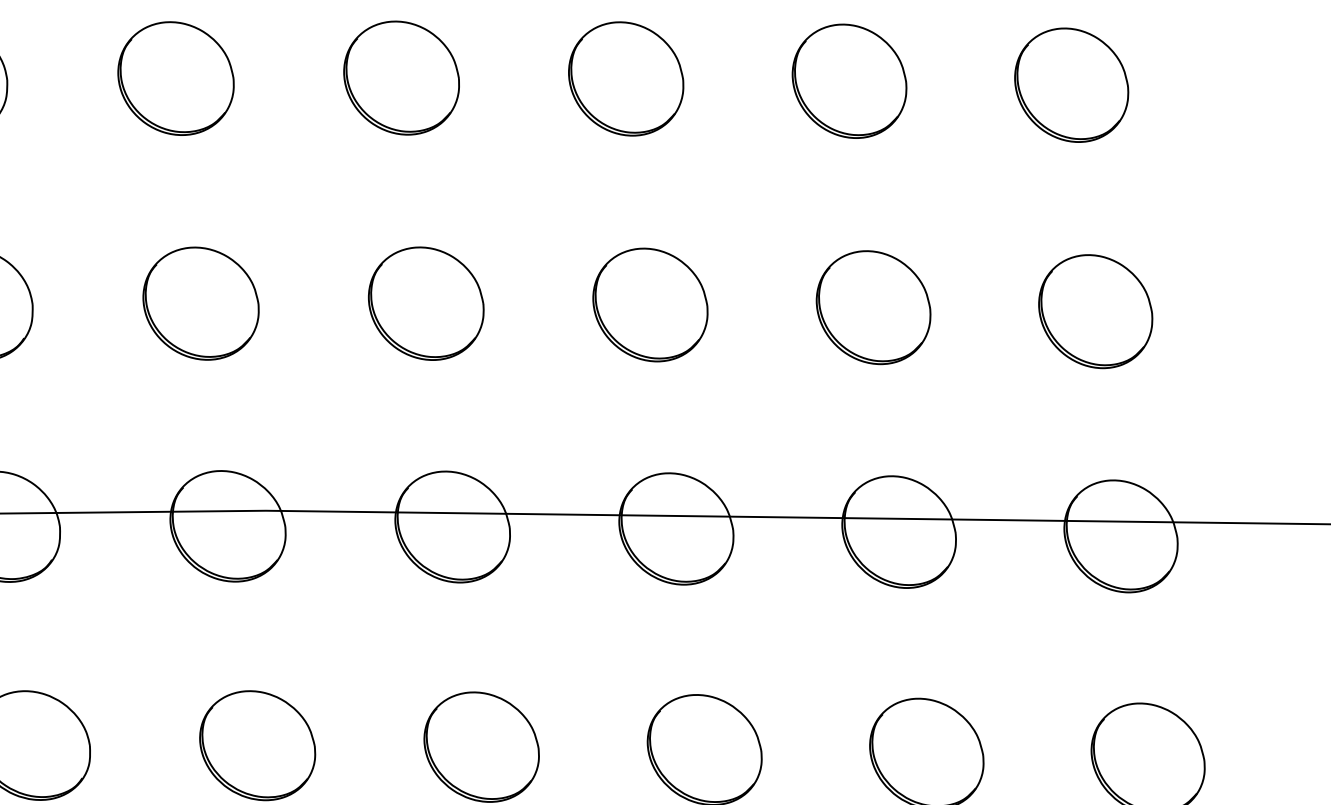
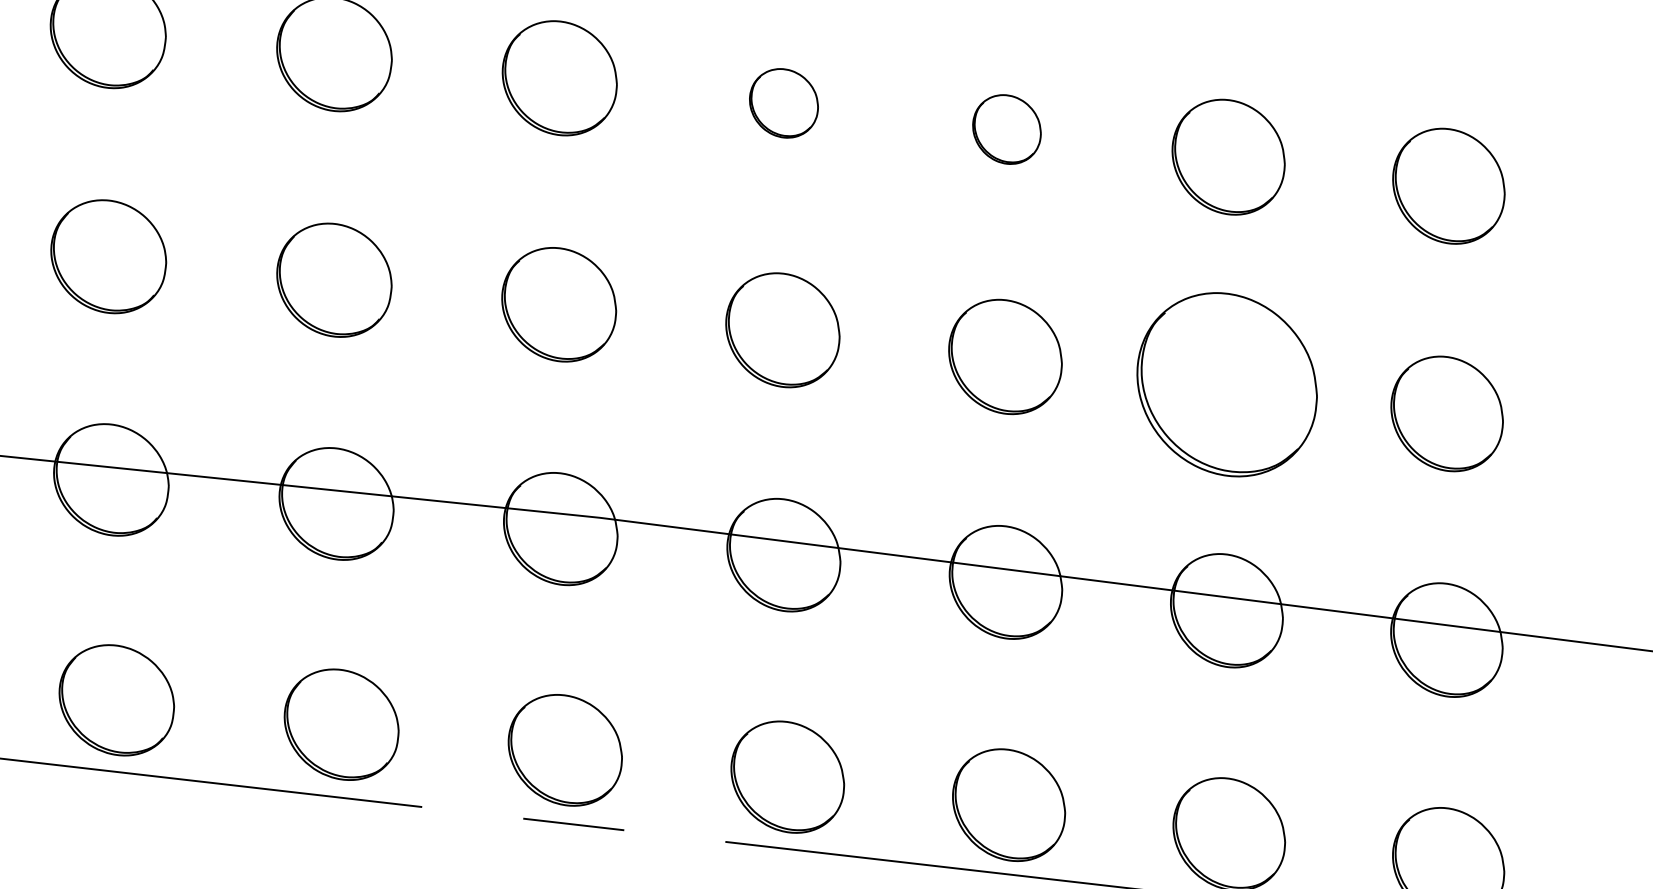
part: (401, 78) -> (783, 103), size x0.6
part: (625, 78) -> (1006, 129), size x0.6
part: (873, 307) -> (1226, 384), size x1.6

